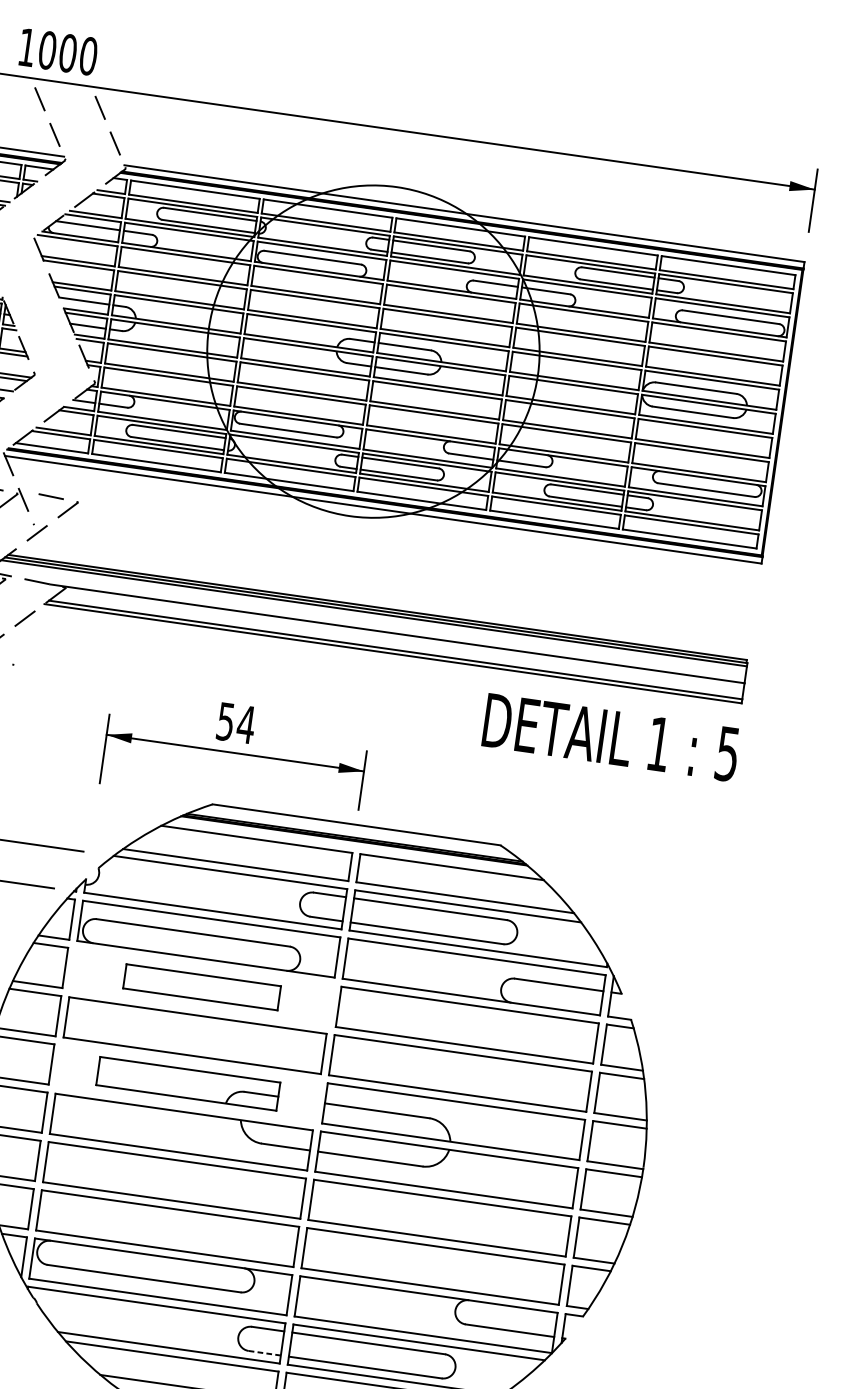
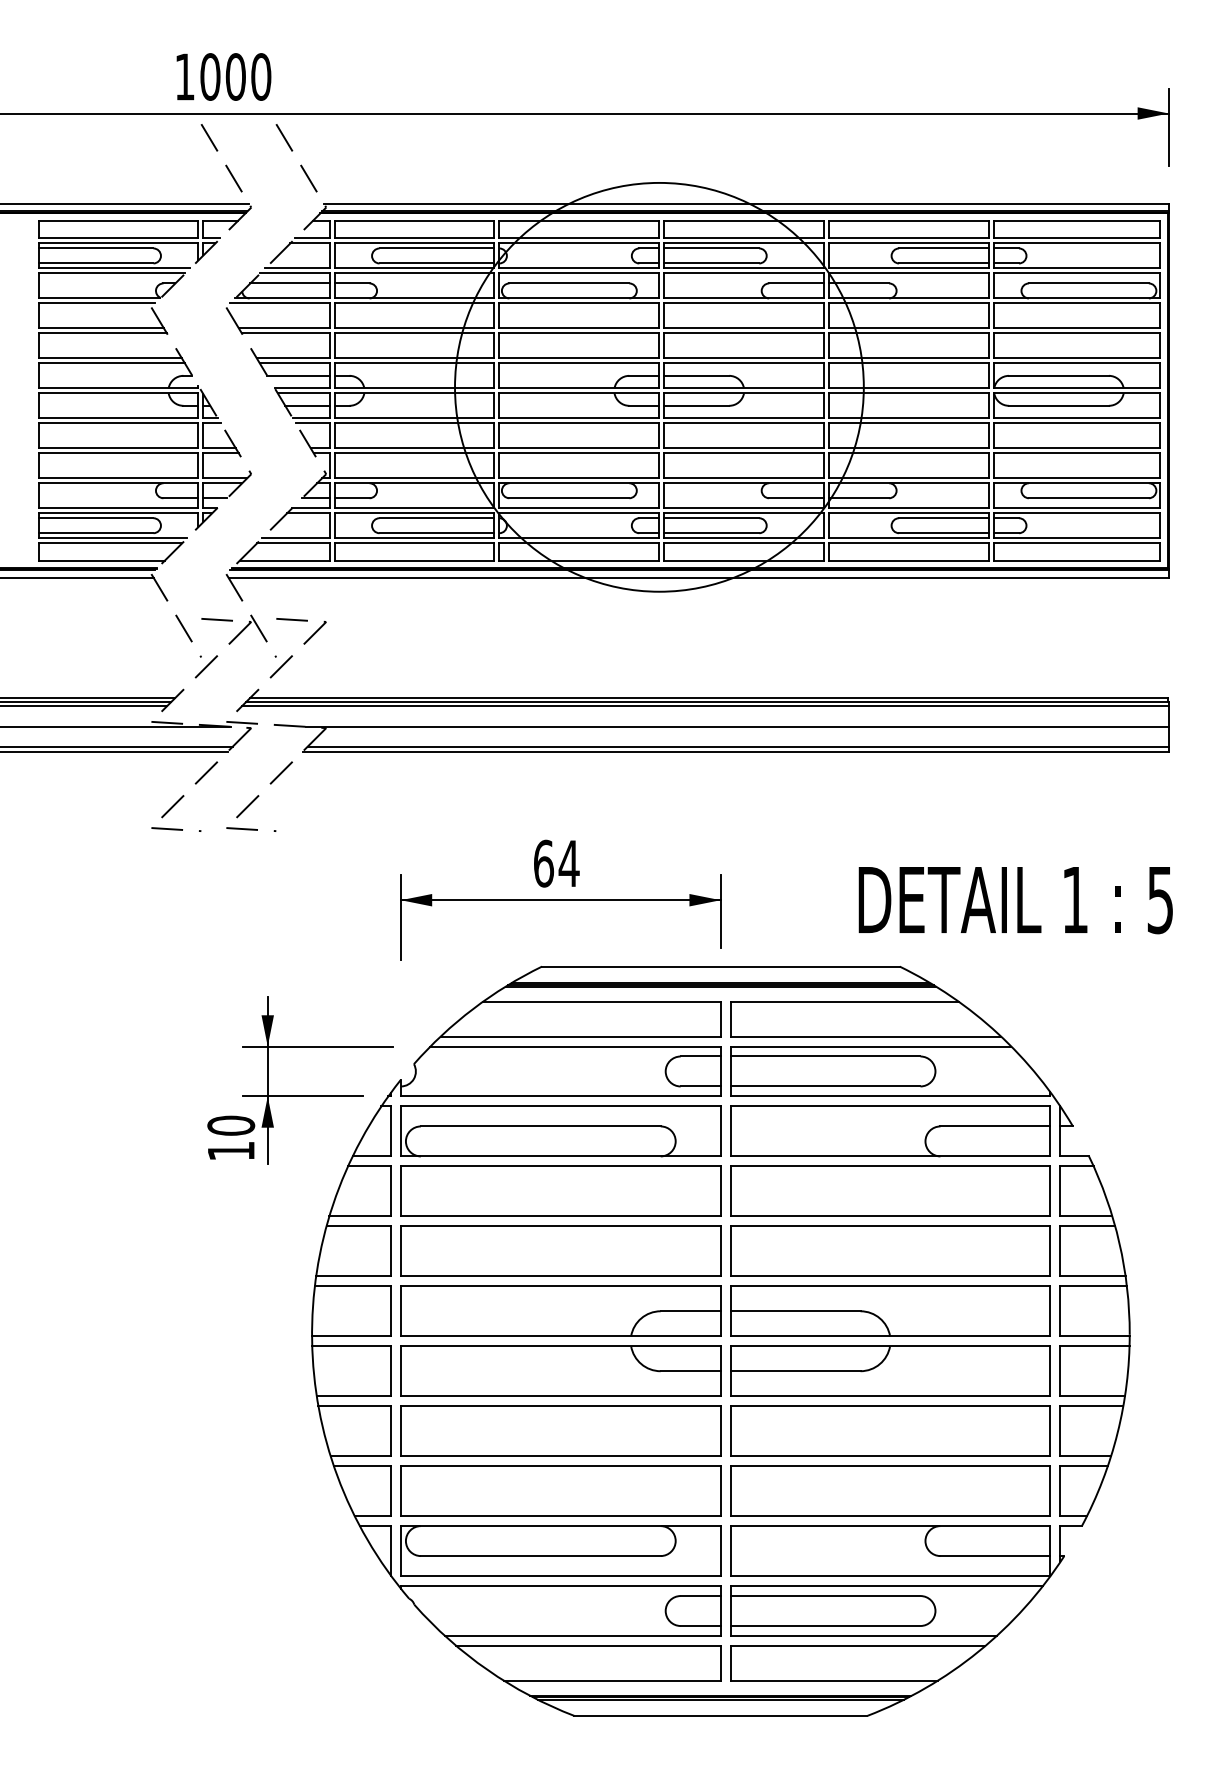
text: (225, 721) -> (543, 863), 54 -> 64
text: (610, 737) -> (1015, 900), moved
part: (201, 986) -> (560, 1190), size x1.67
part: (188, 1083) -> (560, 1310), size x1.43
line: (264, 1353) -> (700, 1626), dashed -> solid

